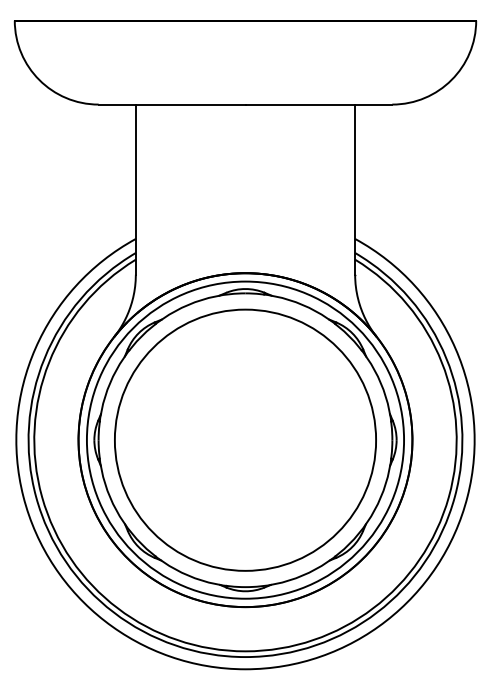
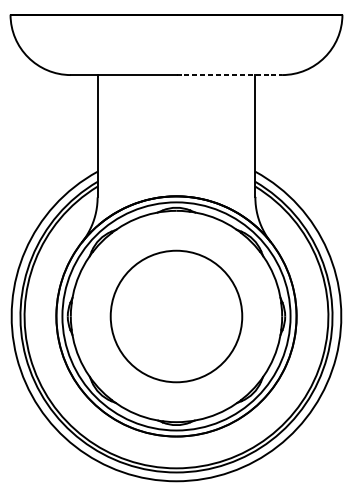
line: (319, 104) -> (229, 75), solid -> dashed
circle: (245, 439) -> (176, 315), size x0.7

